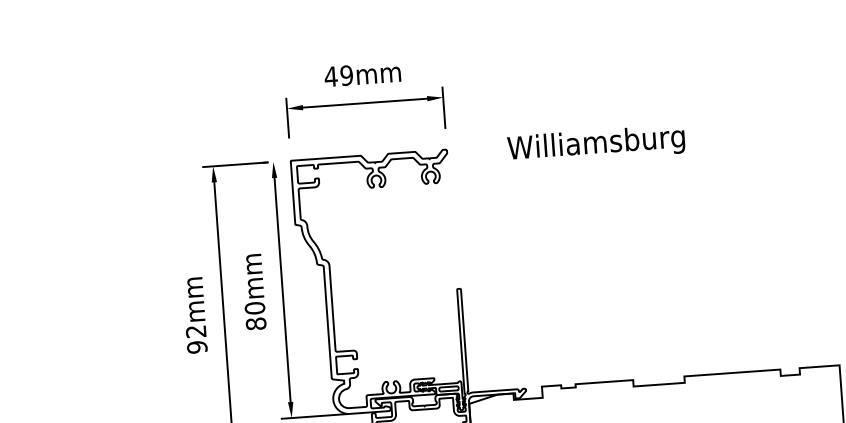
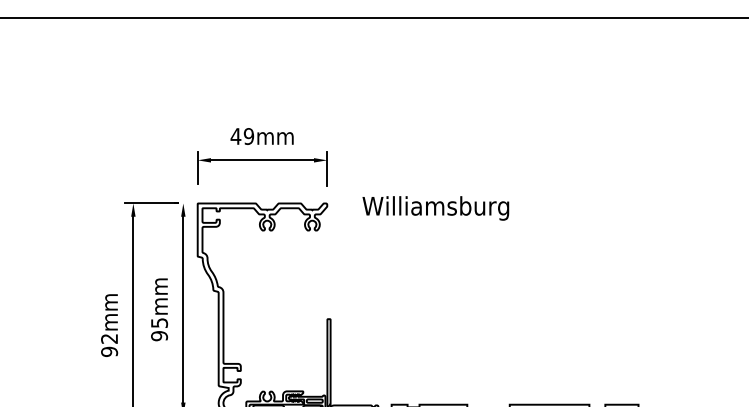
text: (595, 144) -> (435, 208), moved
text: (255, 316) -> (159, 329), 80mm -> 95mm

